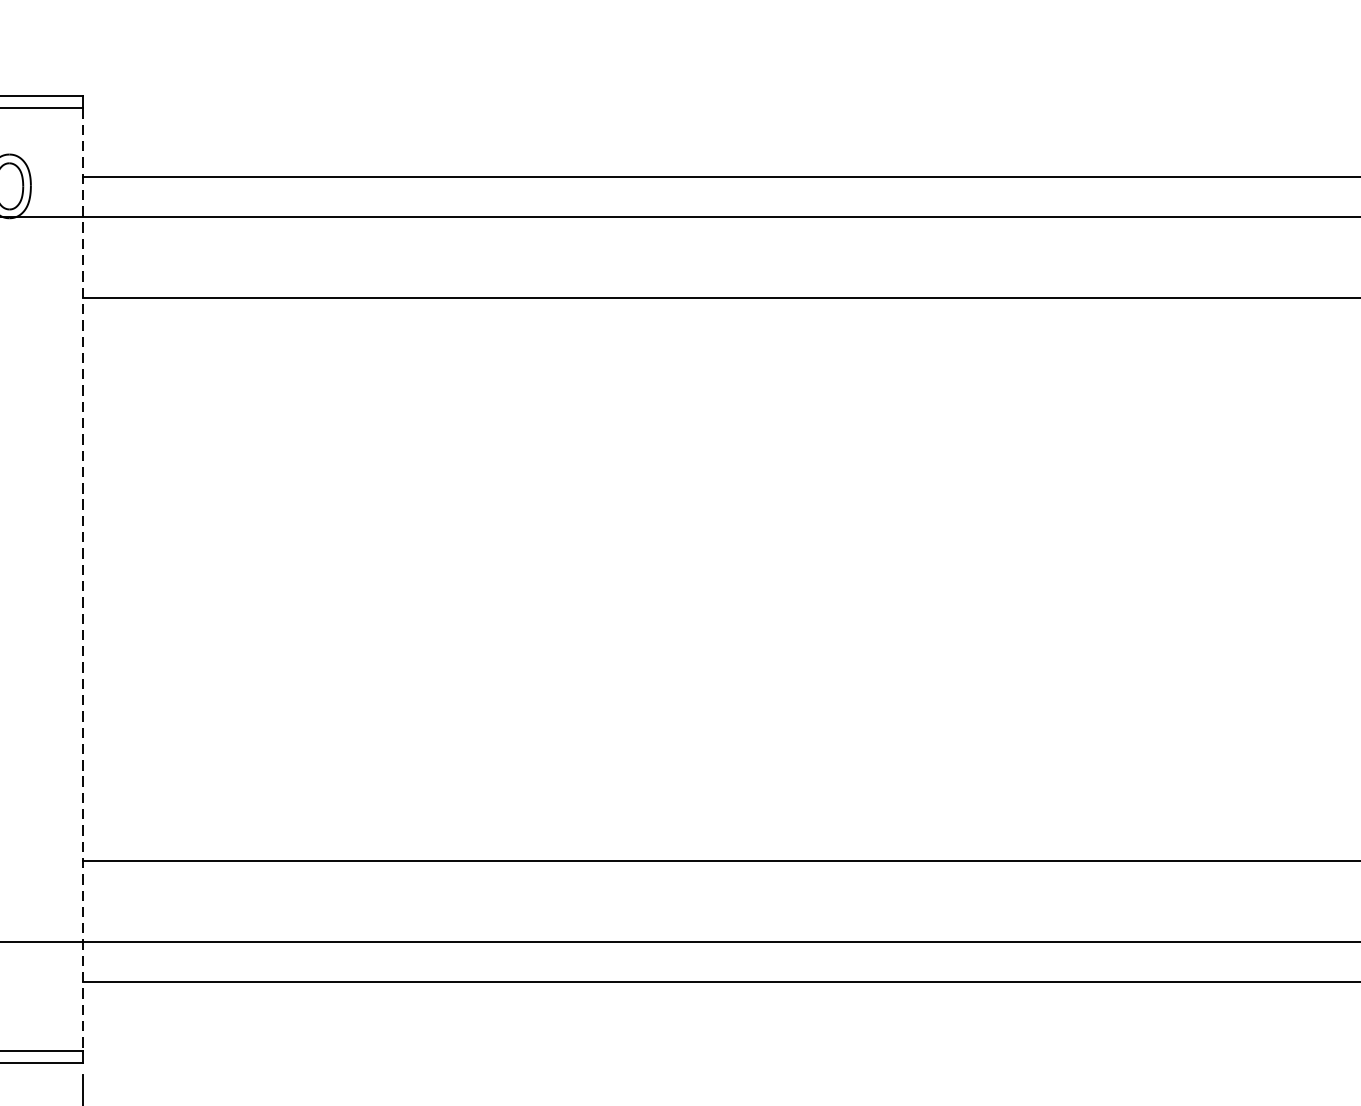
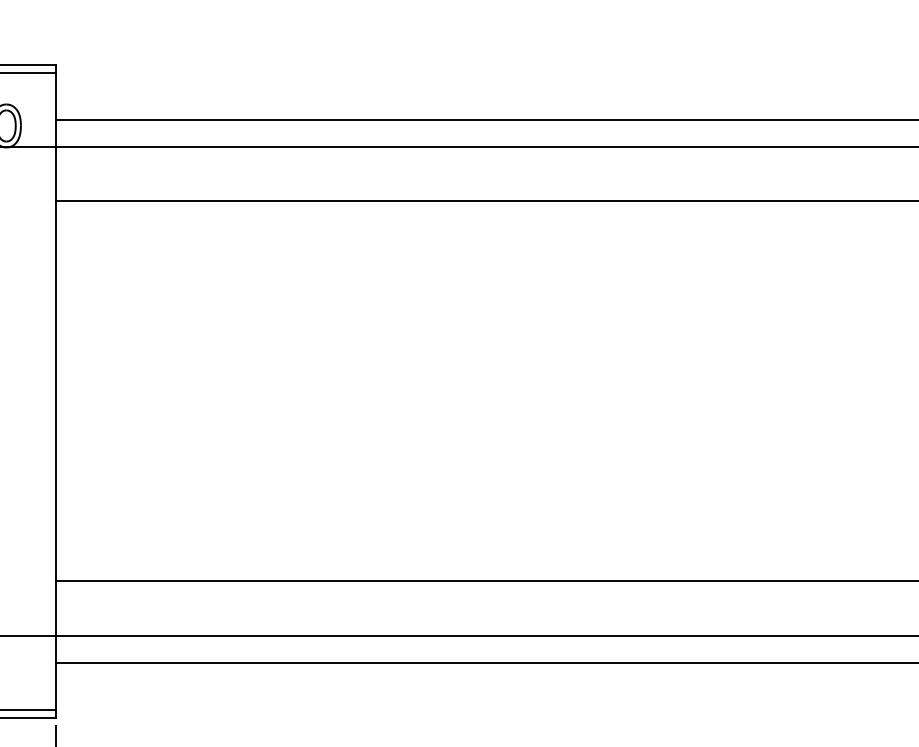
line: (82, 579) -> (55, 391), dashed -> solid

